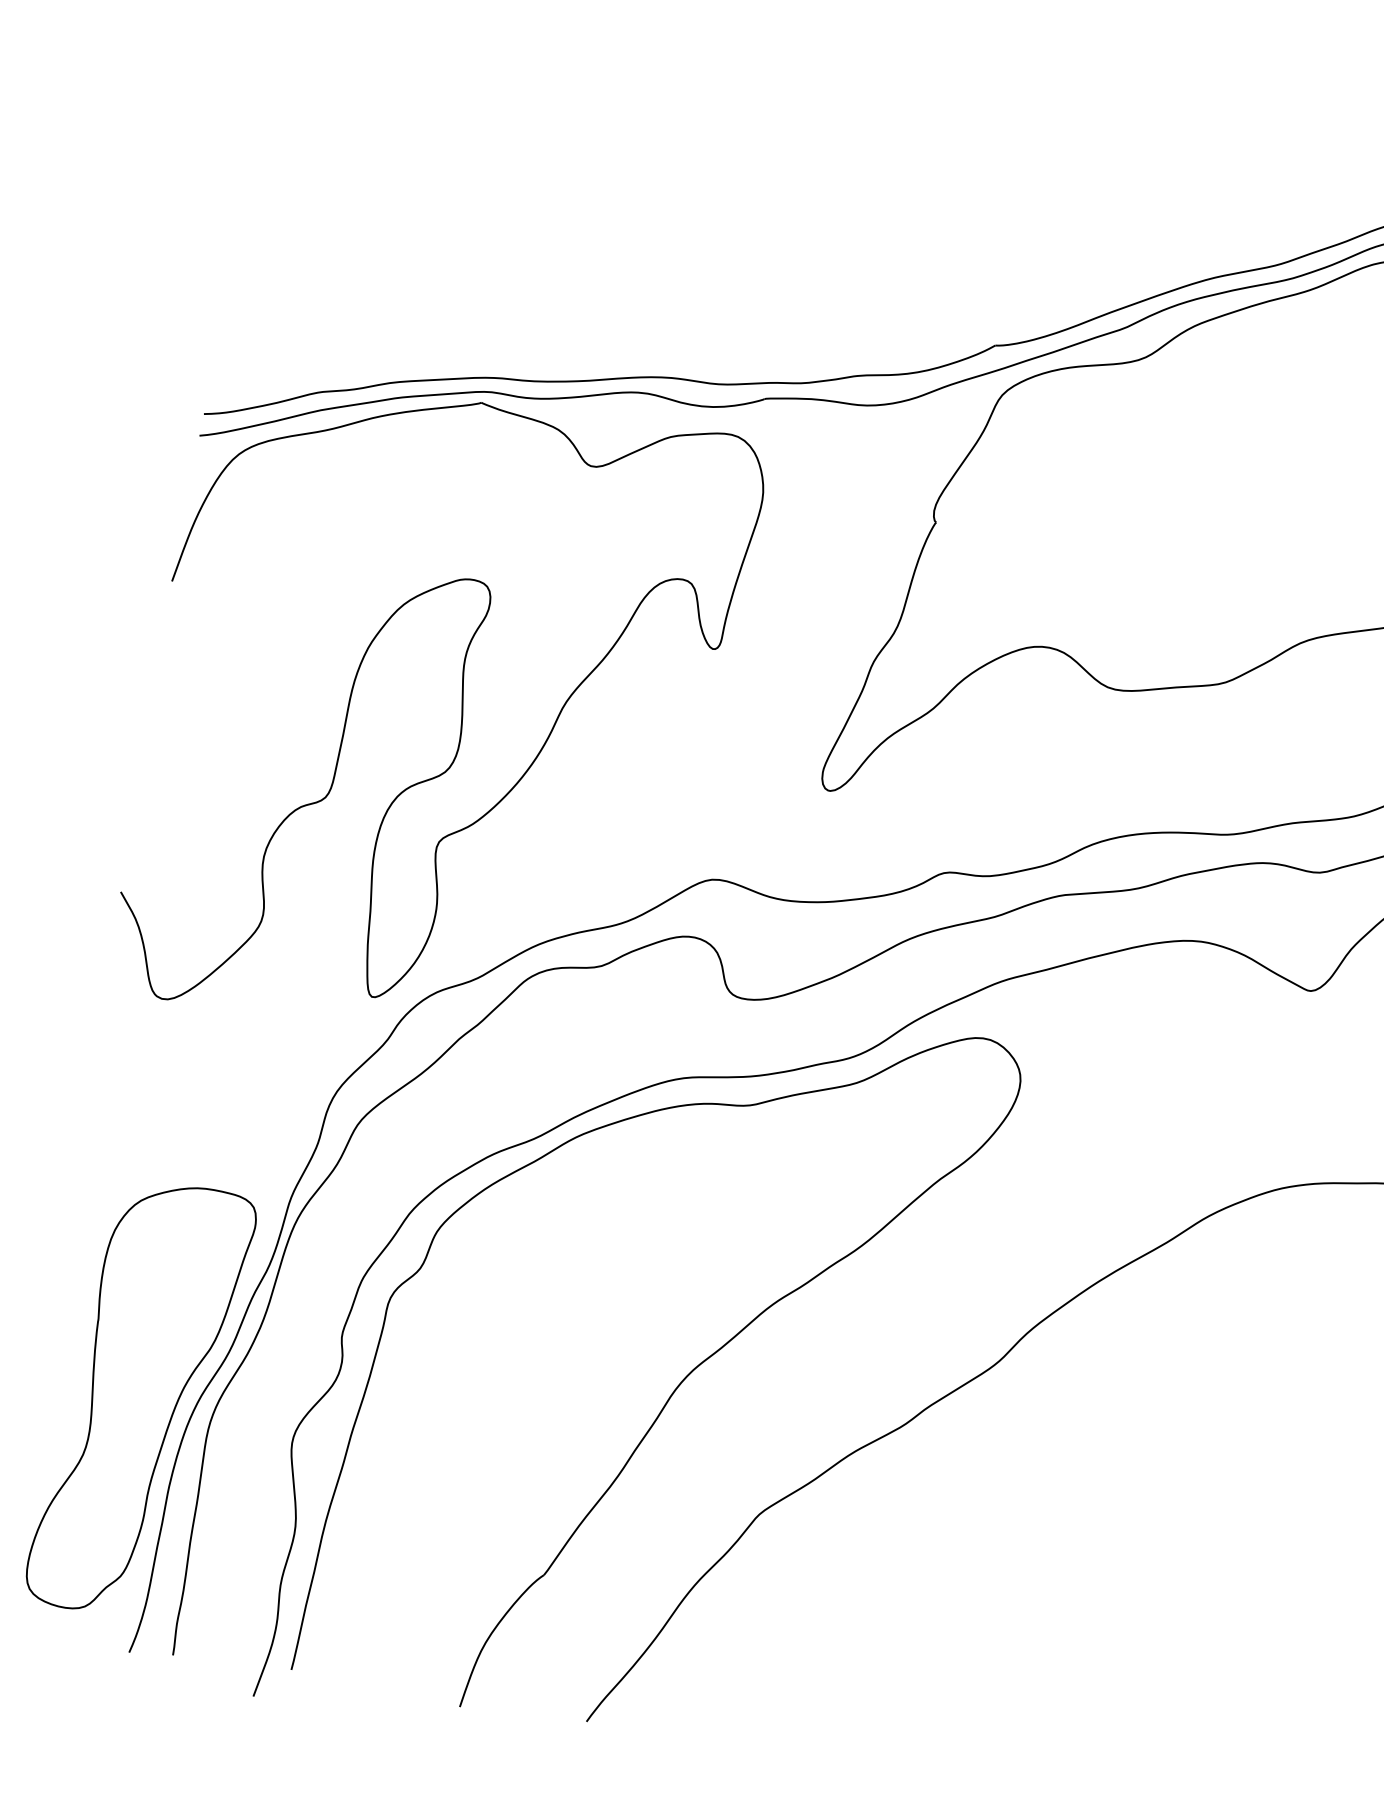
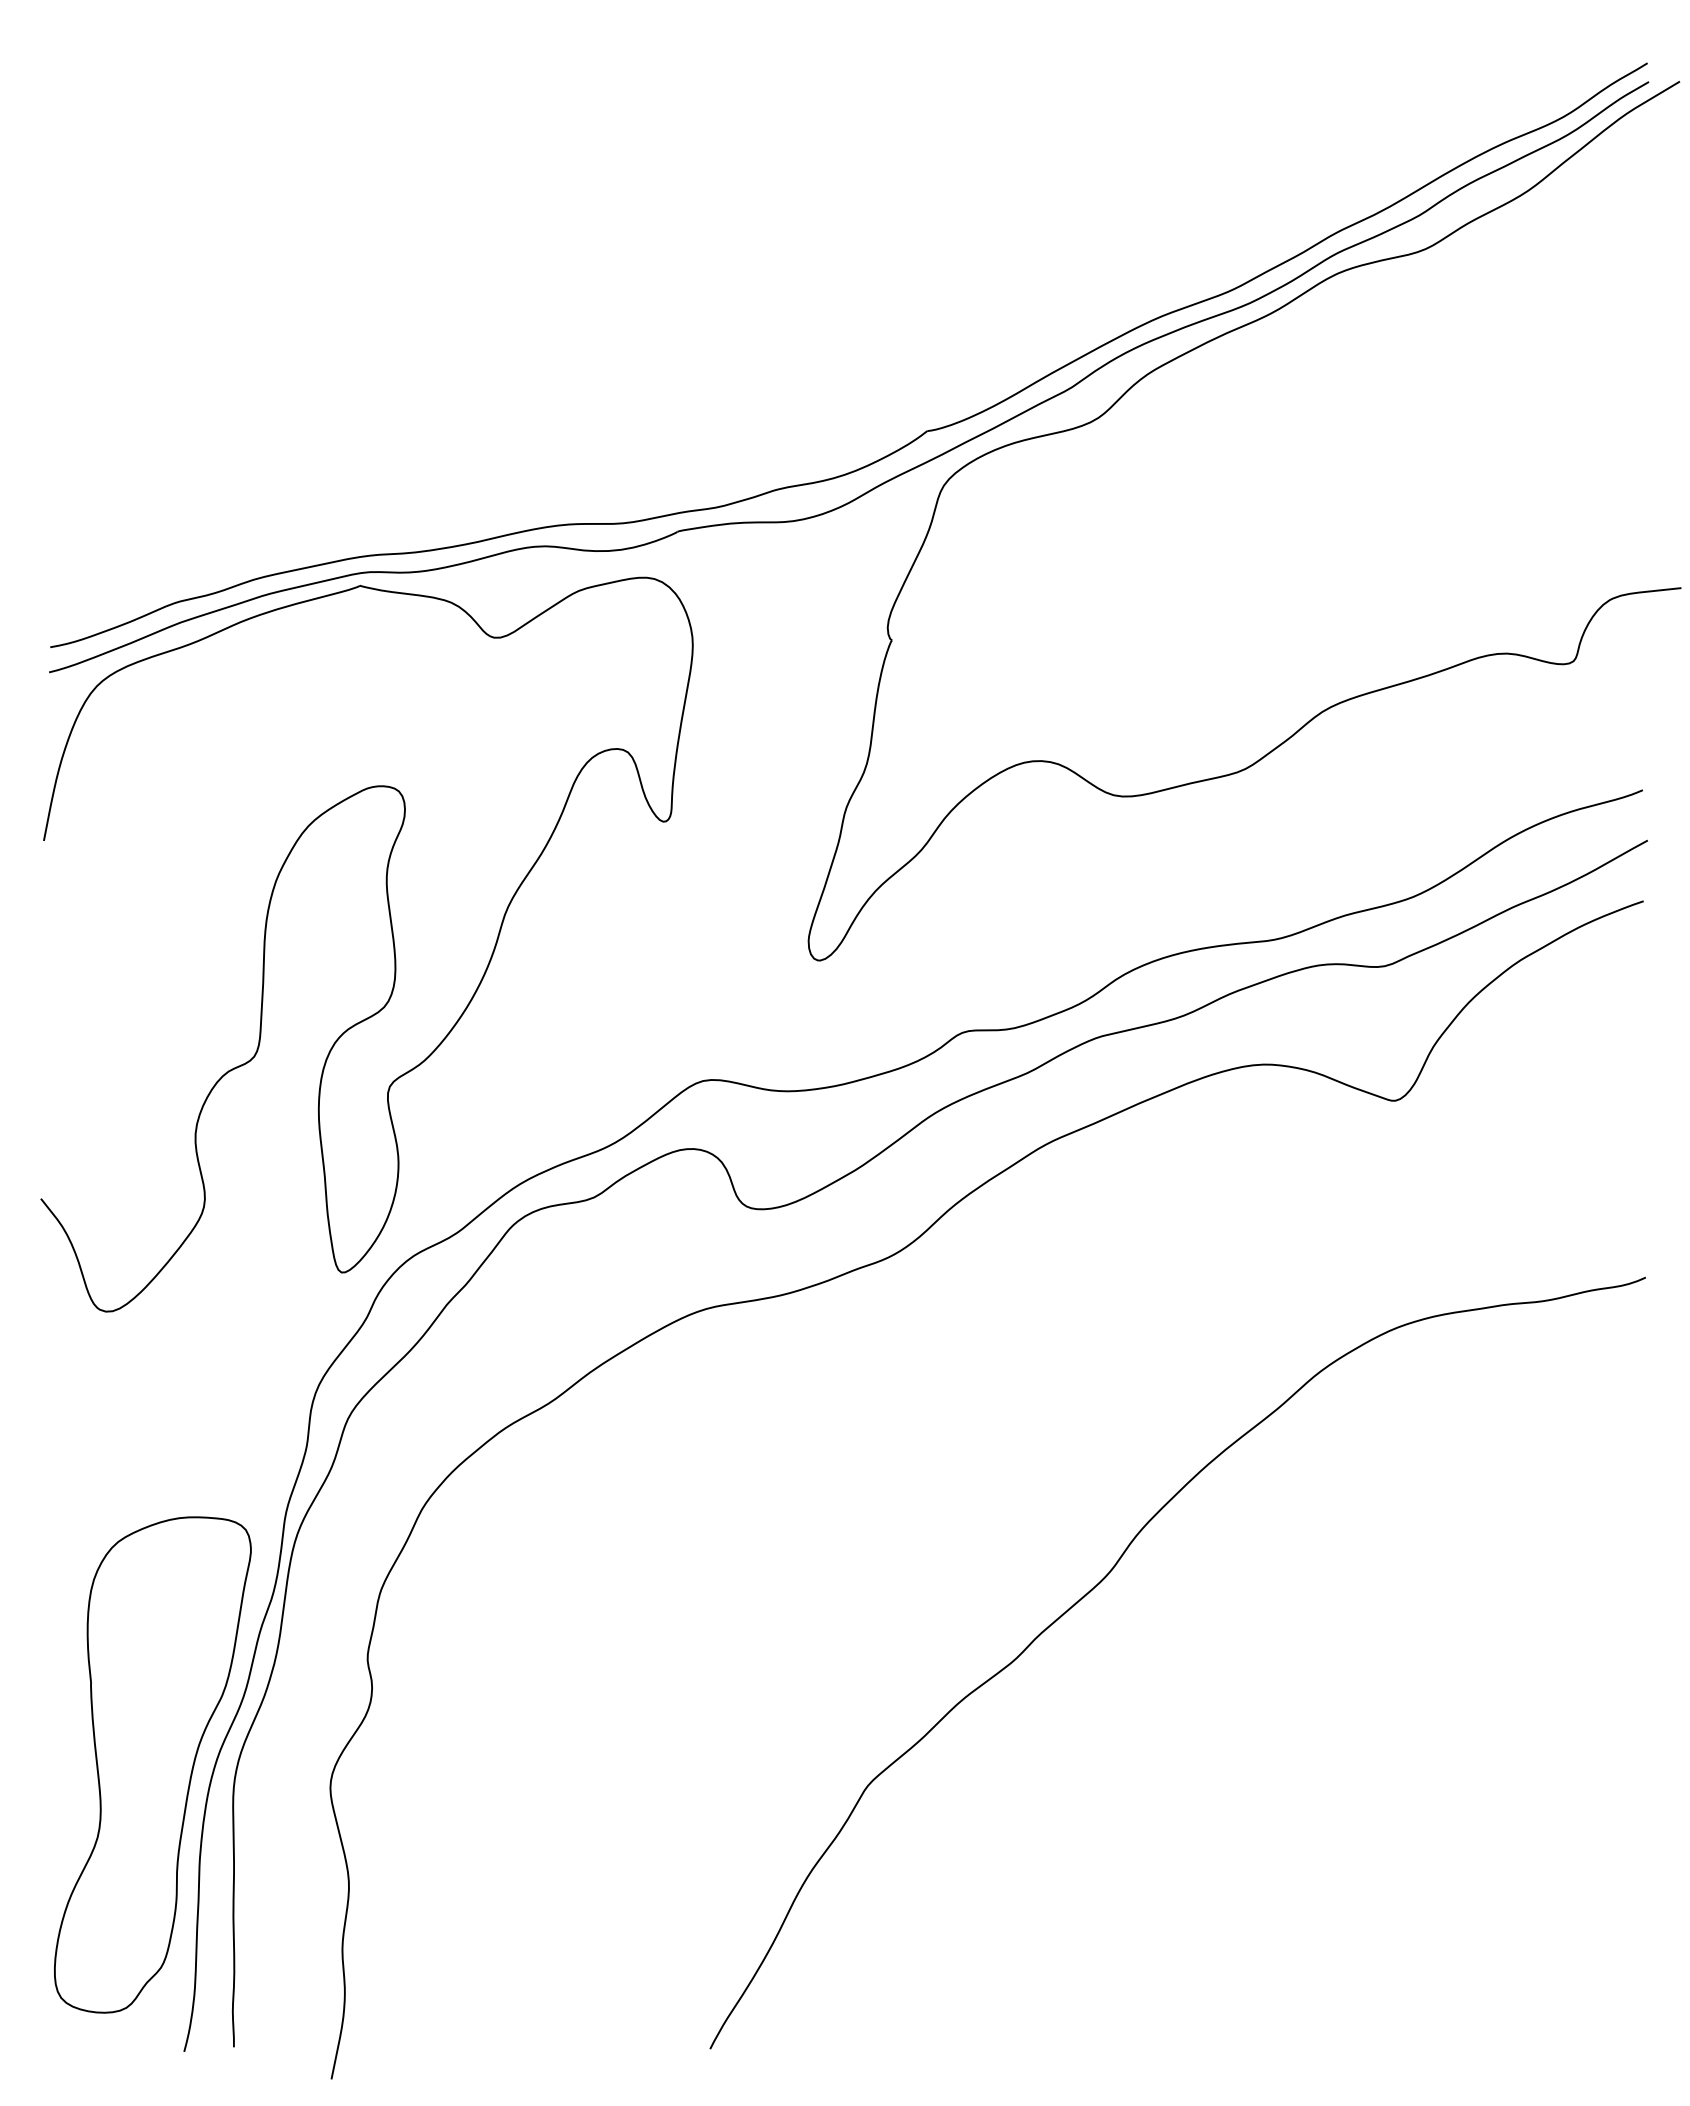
part: (680, 1382) -> (755, 1651), removed

